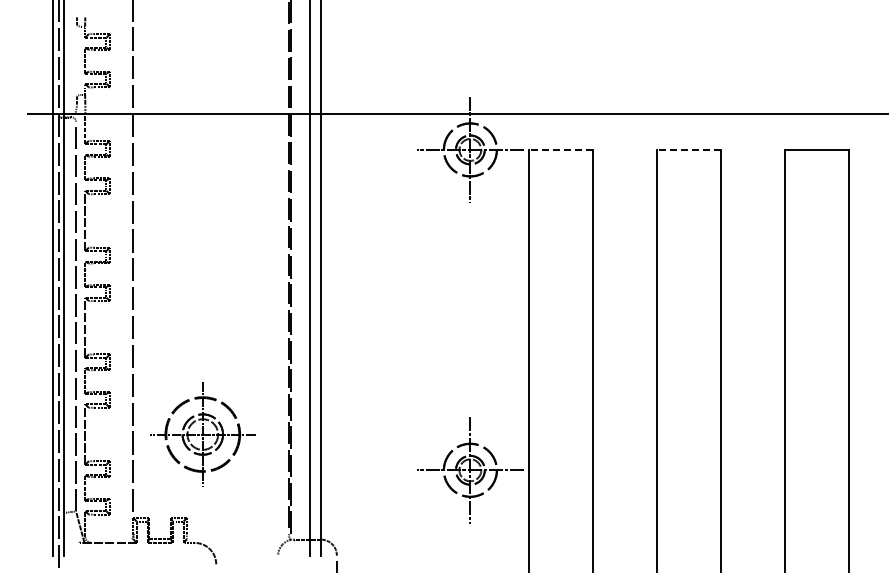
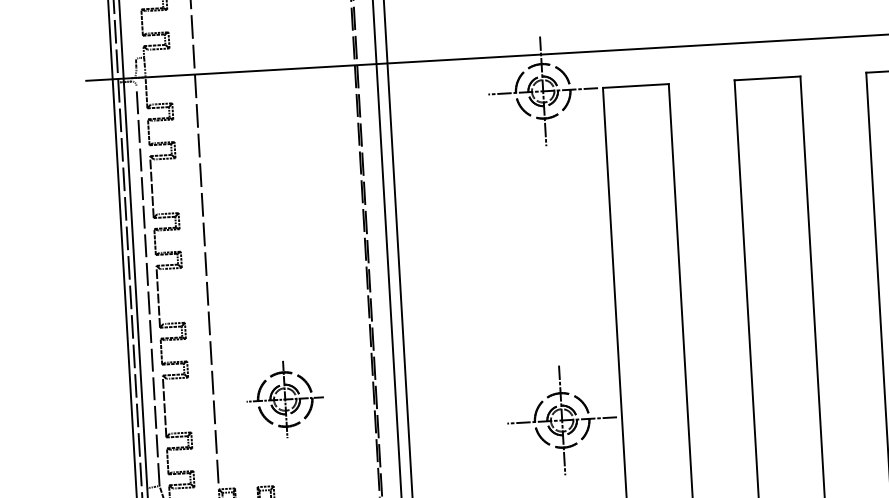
line: (560, 149) -> (635, 85), dashed -> solid
line: (688, 149) -> (767, 77), dashed -> solid
part: (202, 434) -> (284, 399), size x0.71

